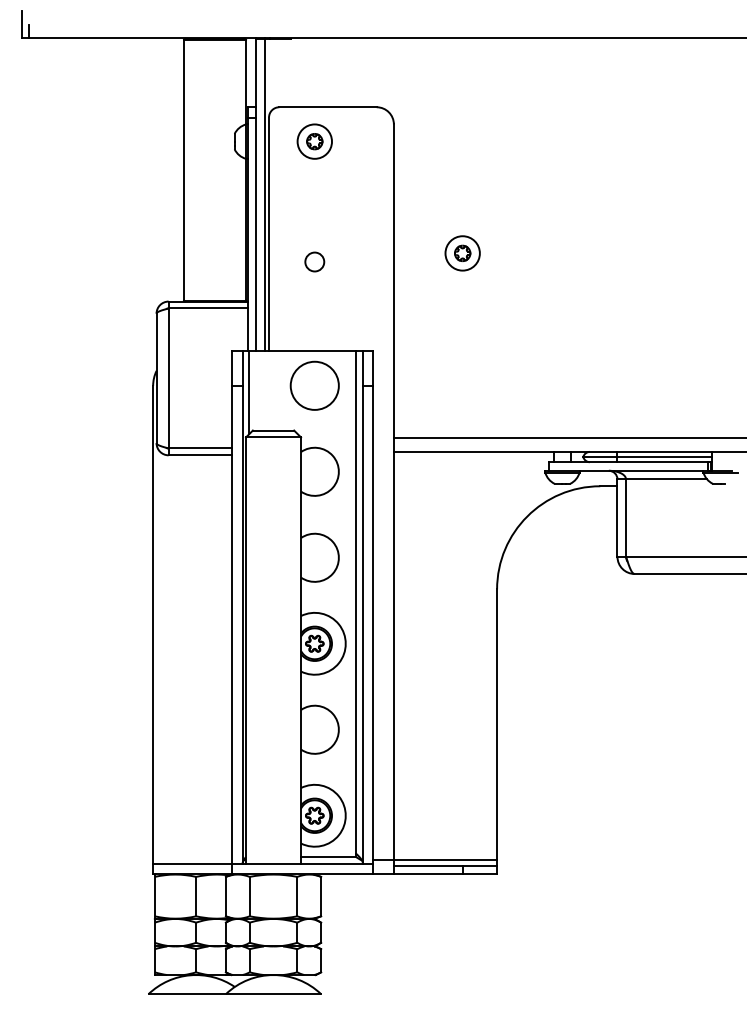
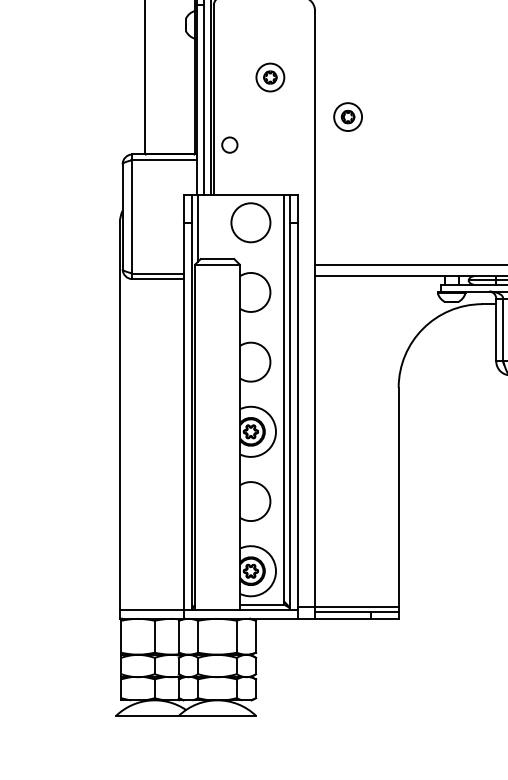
part: (314, 141) -> (270, 77), moved
part: (462, 253) -> (347, 117), moved
circle: (314, 261) -> (229, 144), moved

